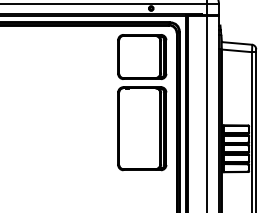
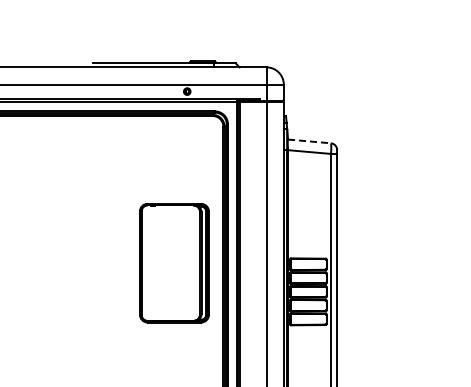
line: (236, 43) -> (309, 141), solid -> dashed
part: (142, 56) -> (174, 160), removed

